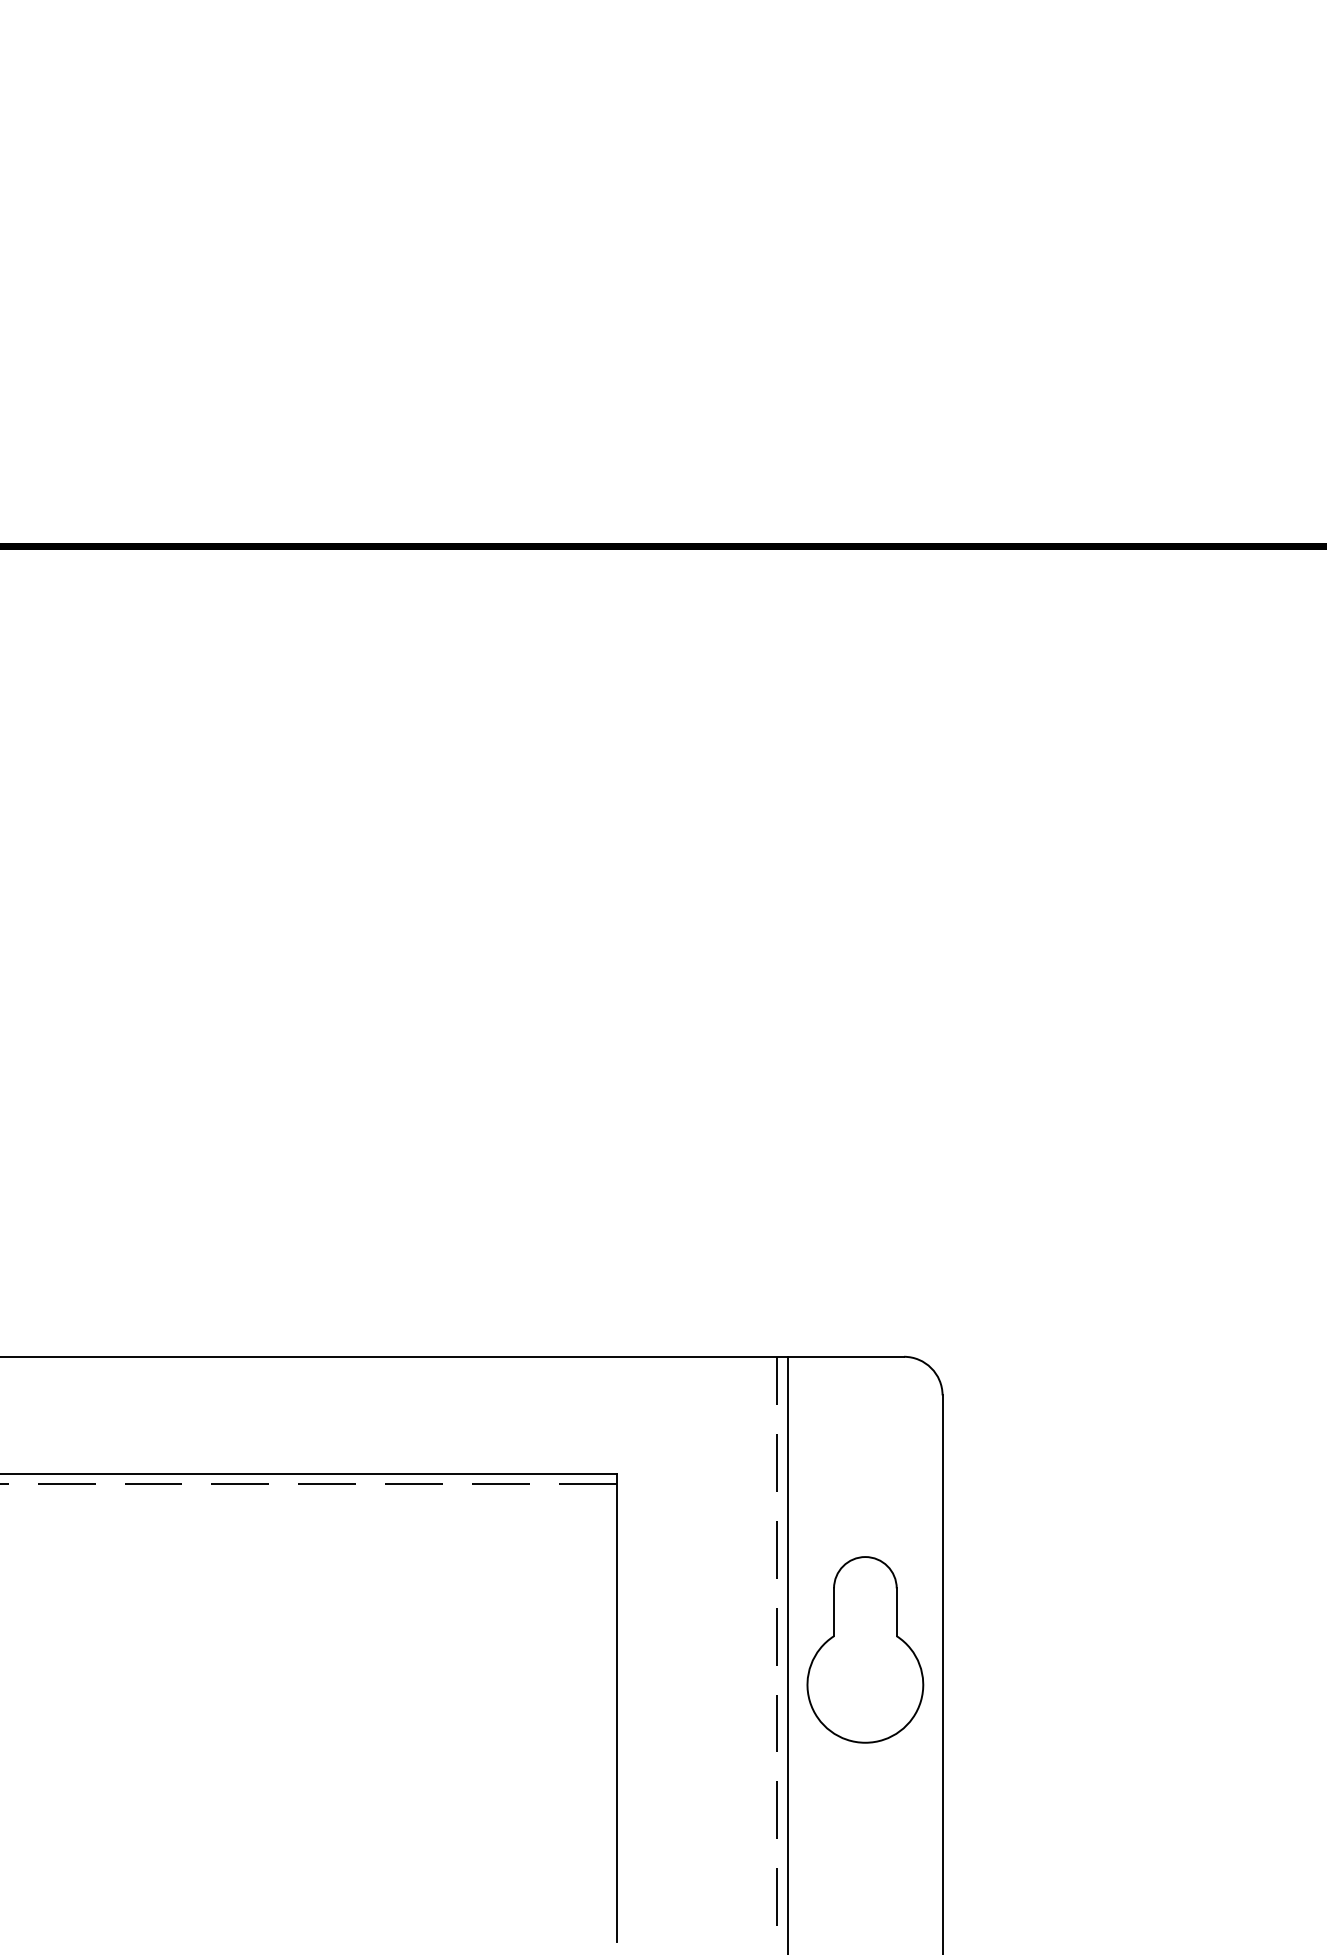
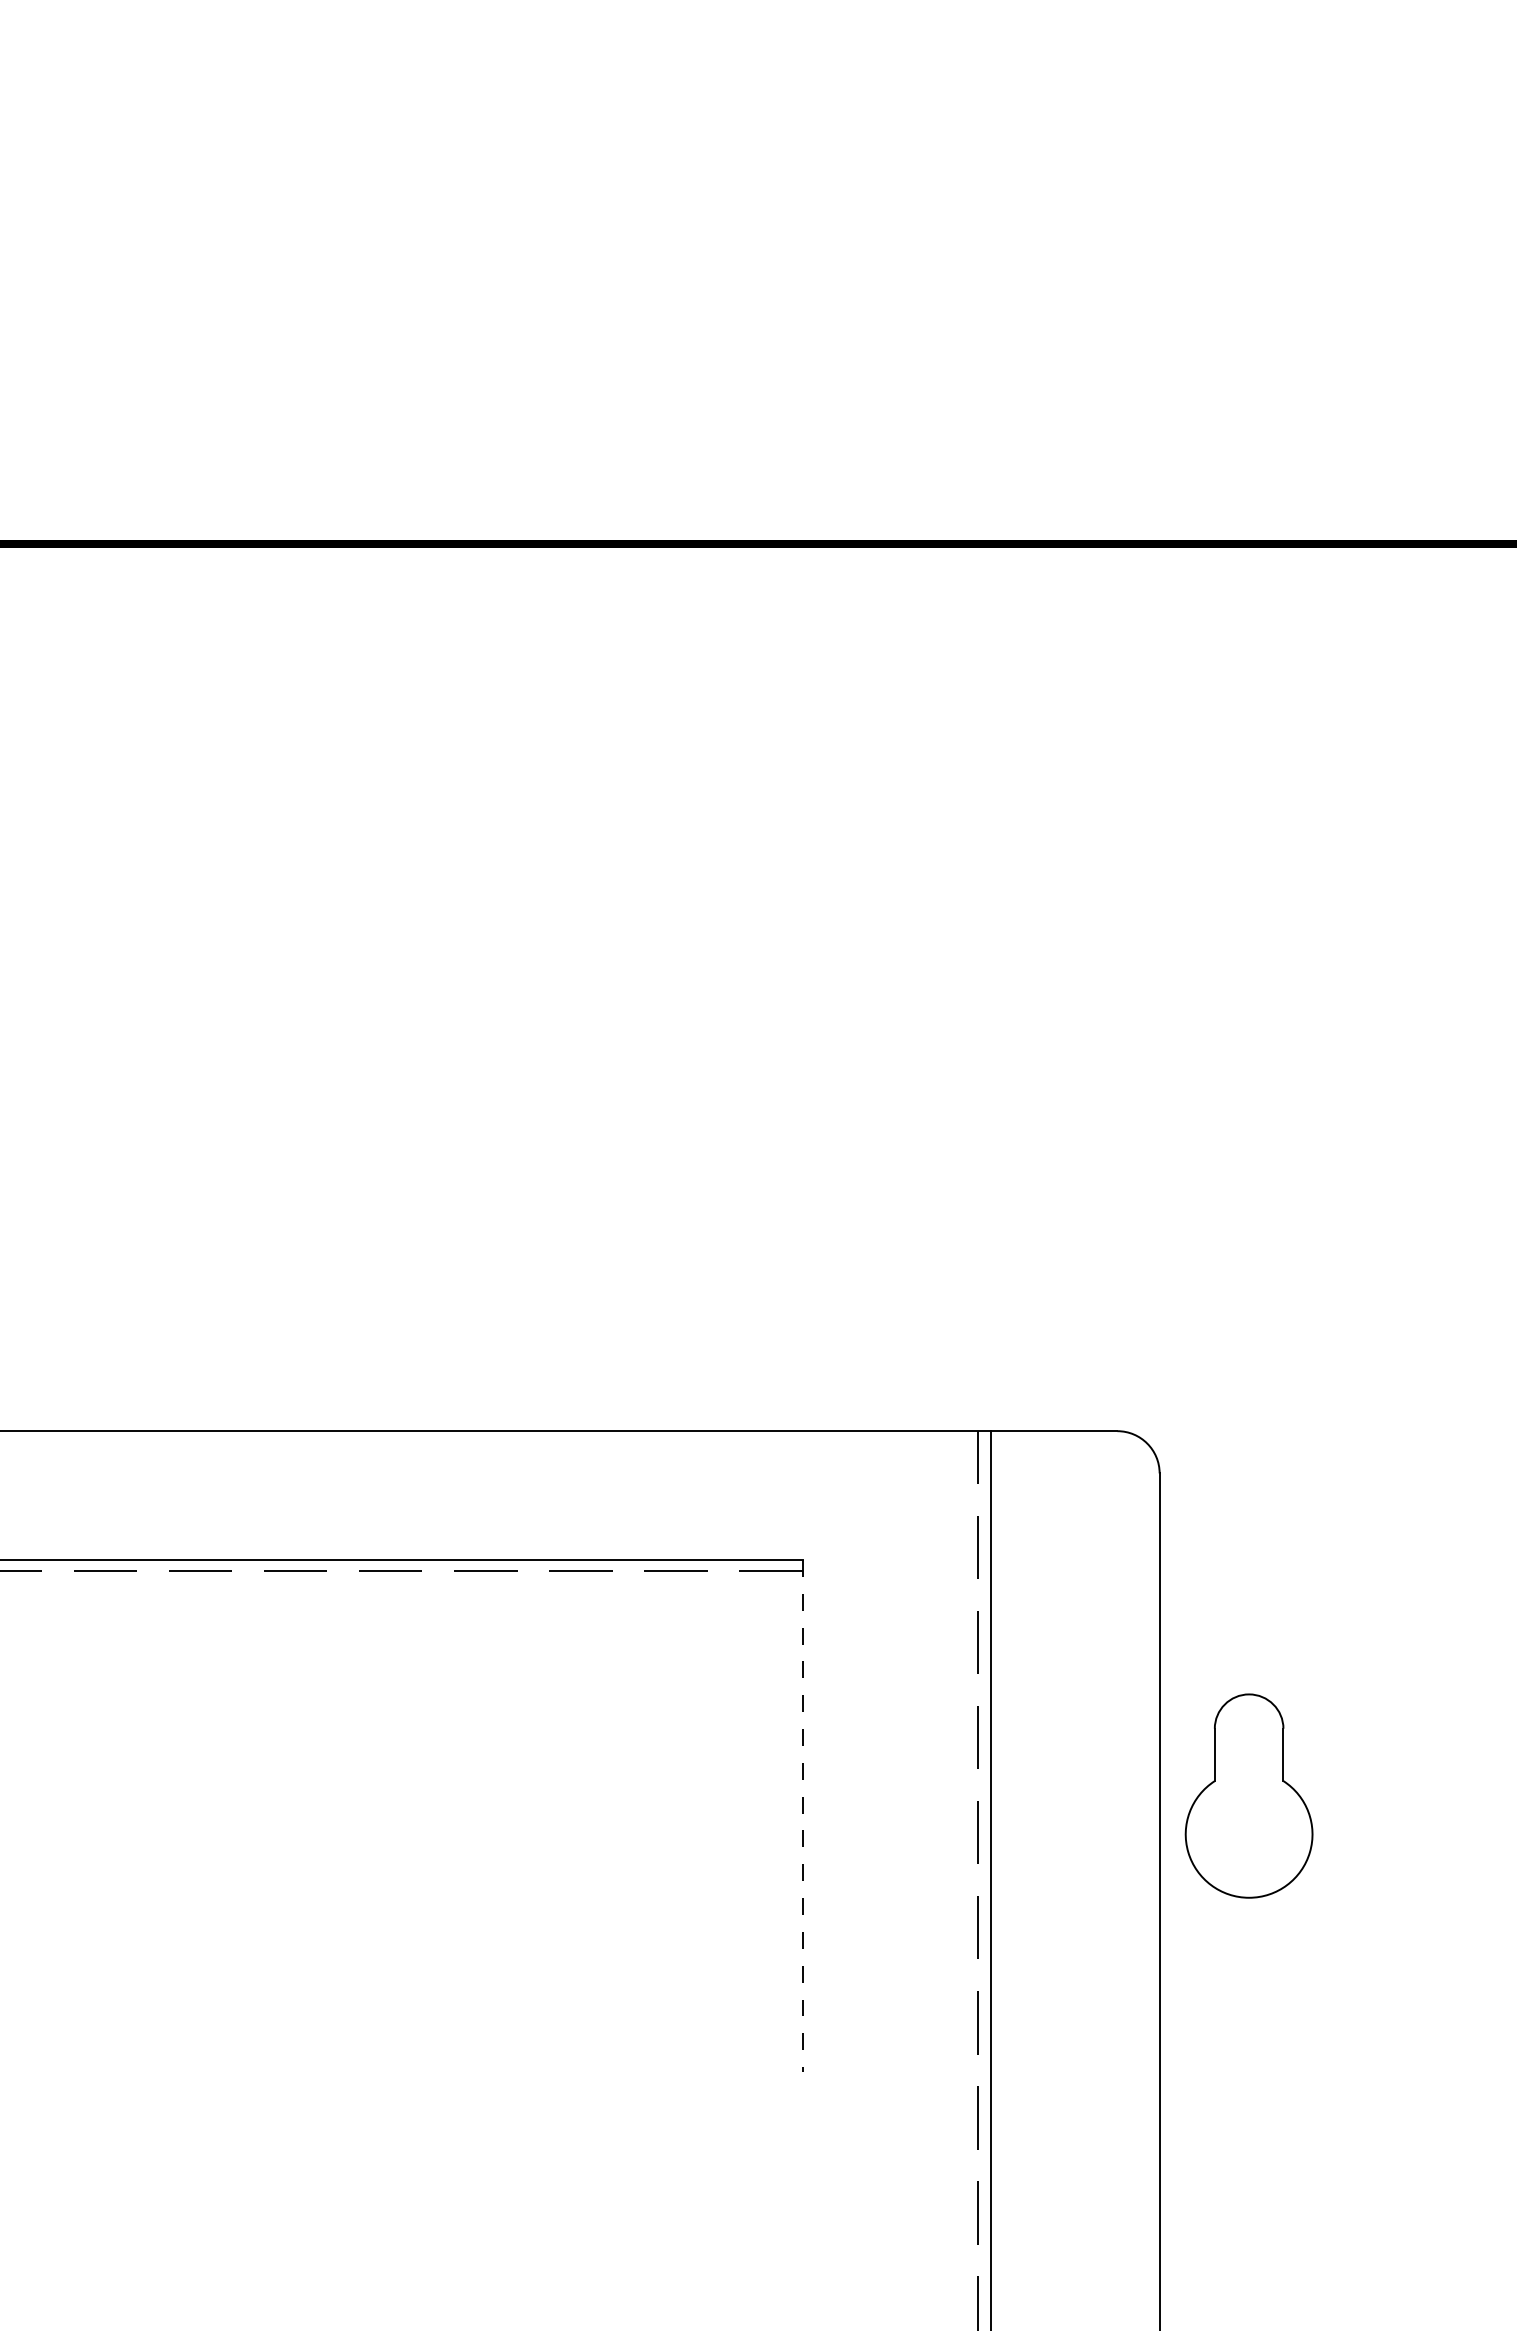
part: (864, 1649) -> (1248, 1795), moved
line: (616, 1708) -> (802, 1816), solid -> dashed

